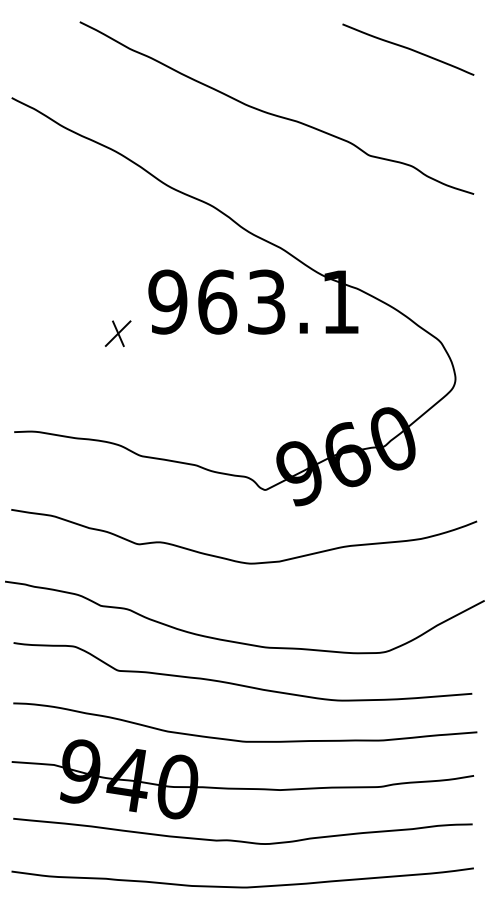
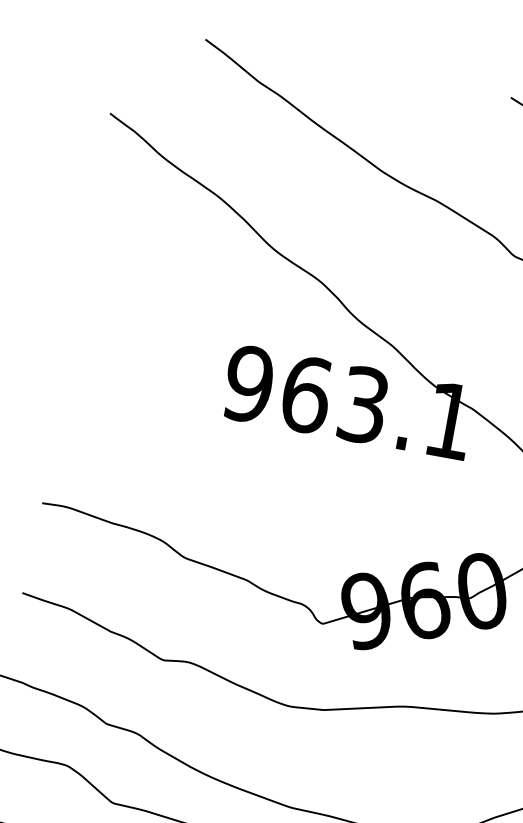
part: (117, 333) -> (183, 410), removed

